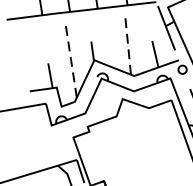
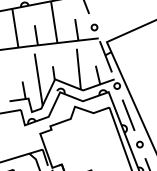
line: (127, 46) -> (78, 69), dashed -> solid
line: (70, 60) -> (38, 79), dashed -> solid

